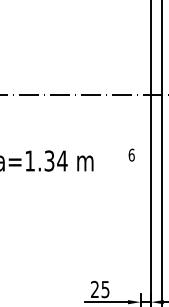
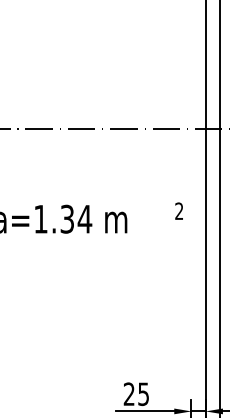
text: (131, 154) -> (178, 210), 6 -> 2

